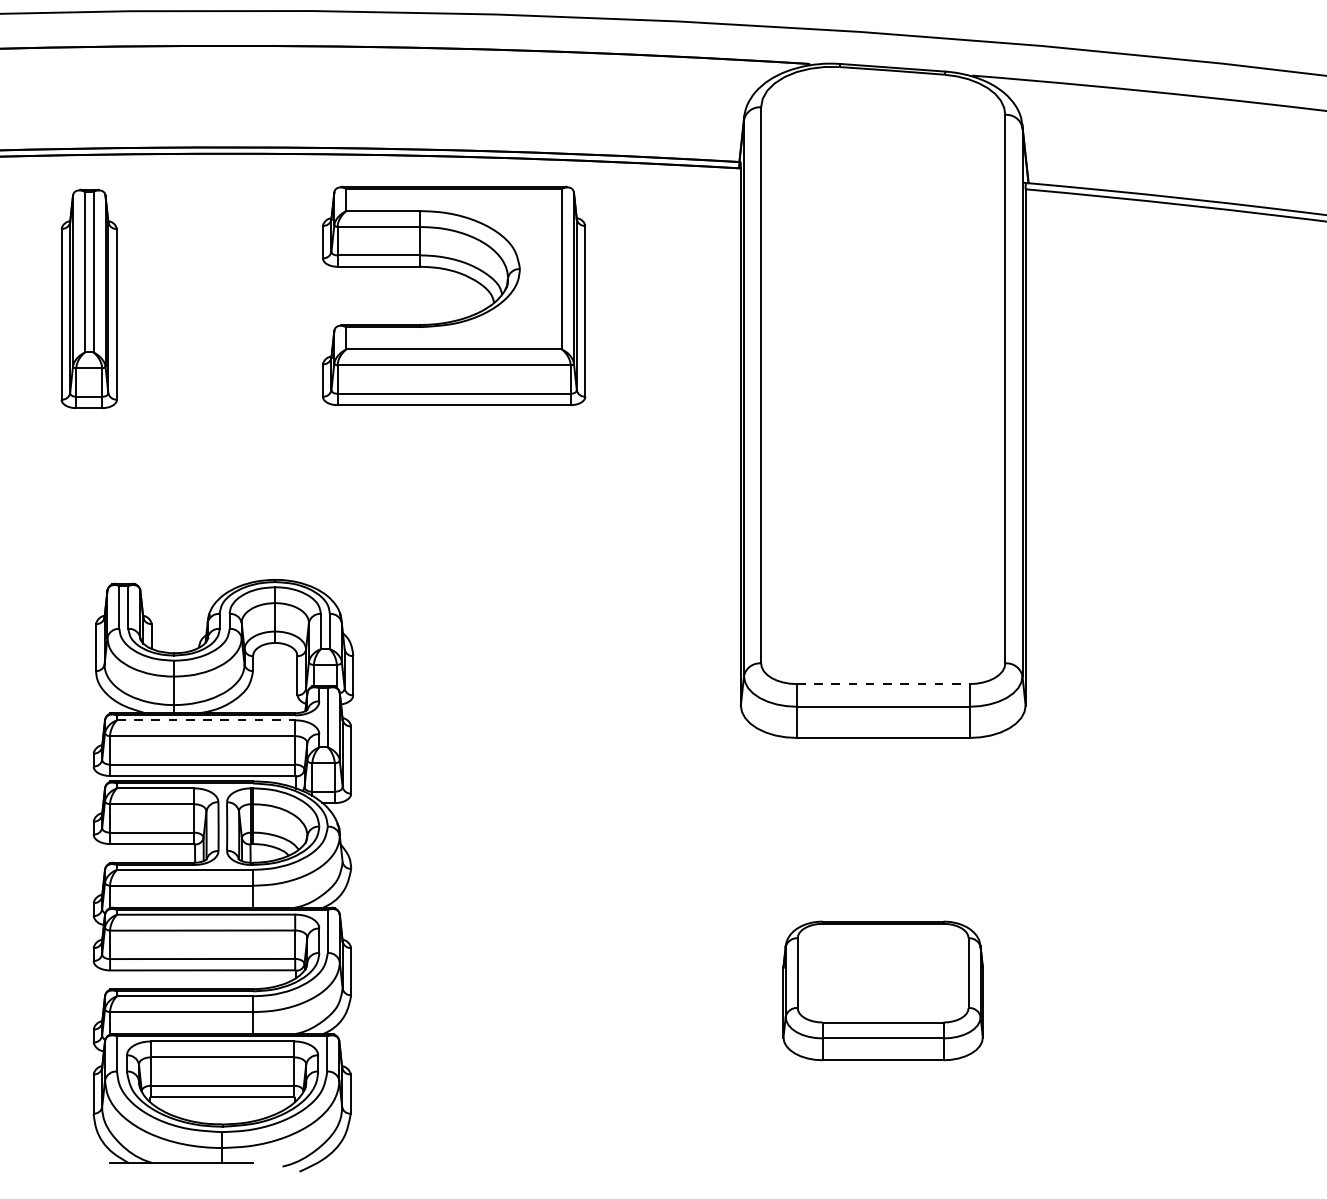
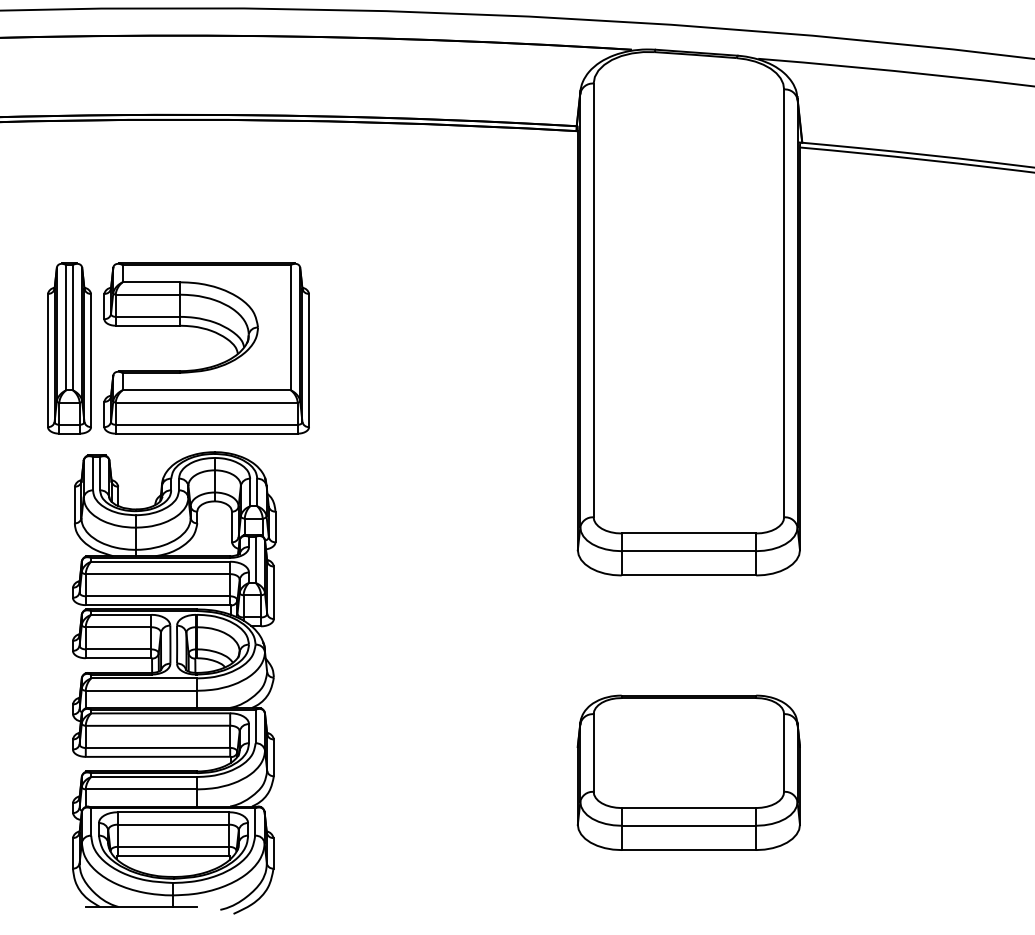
part: (462, 275) -> (213, 332), moved
part: (88, 298) -> (68, 348), moved
line: (883, 684) -> (689, 533), dashed -> solid
line: (206, 720) -> (160, 561), dashed -> solid
part: (882, 990) -> (688, 772), size x1.43

